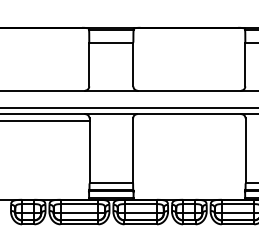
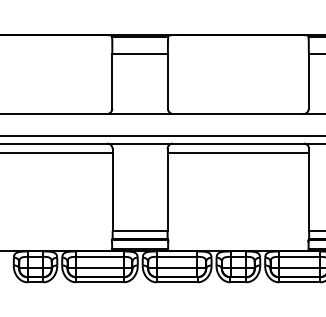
line: (189, 121) -> (238, 152), added

